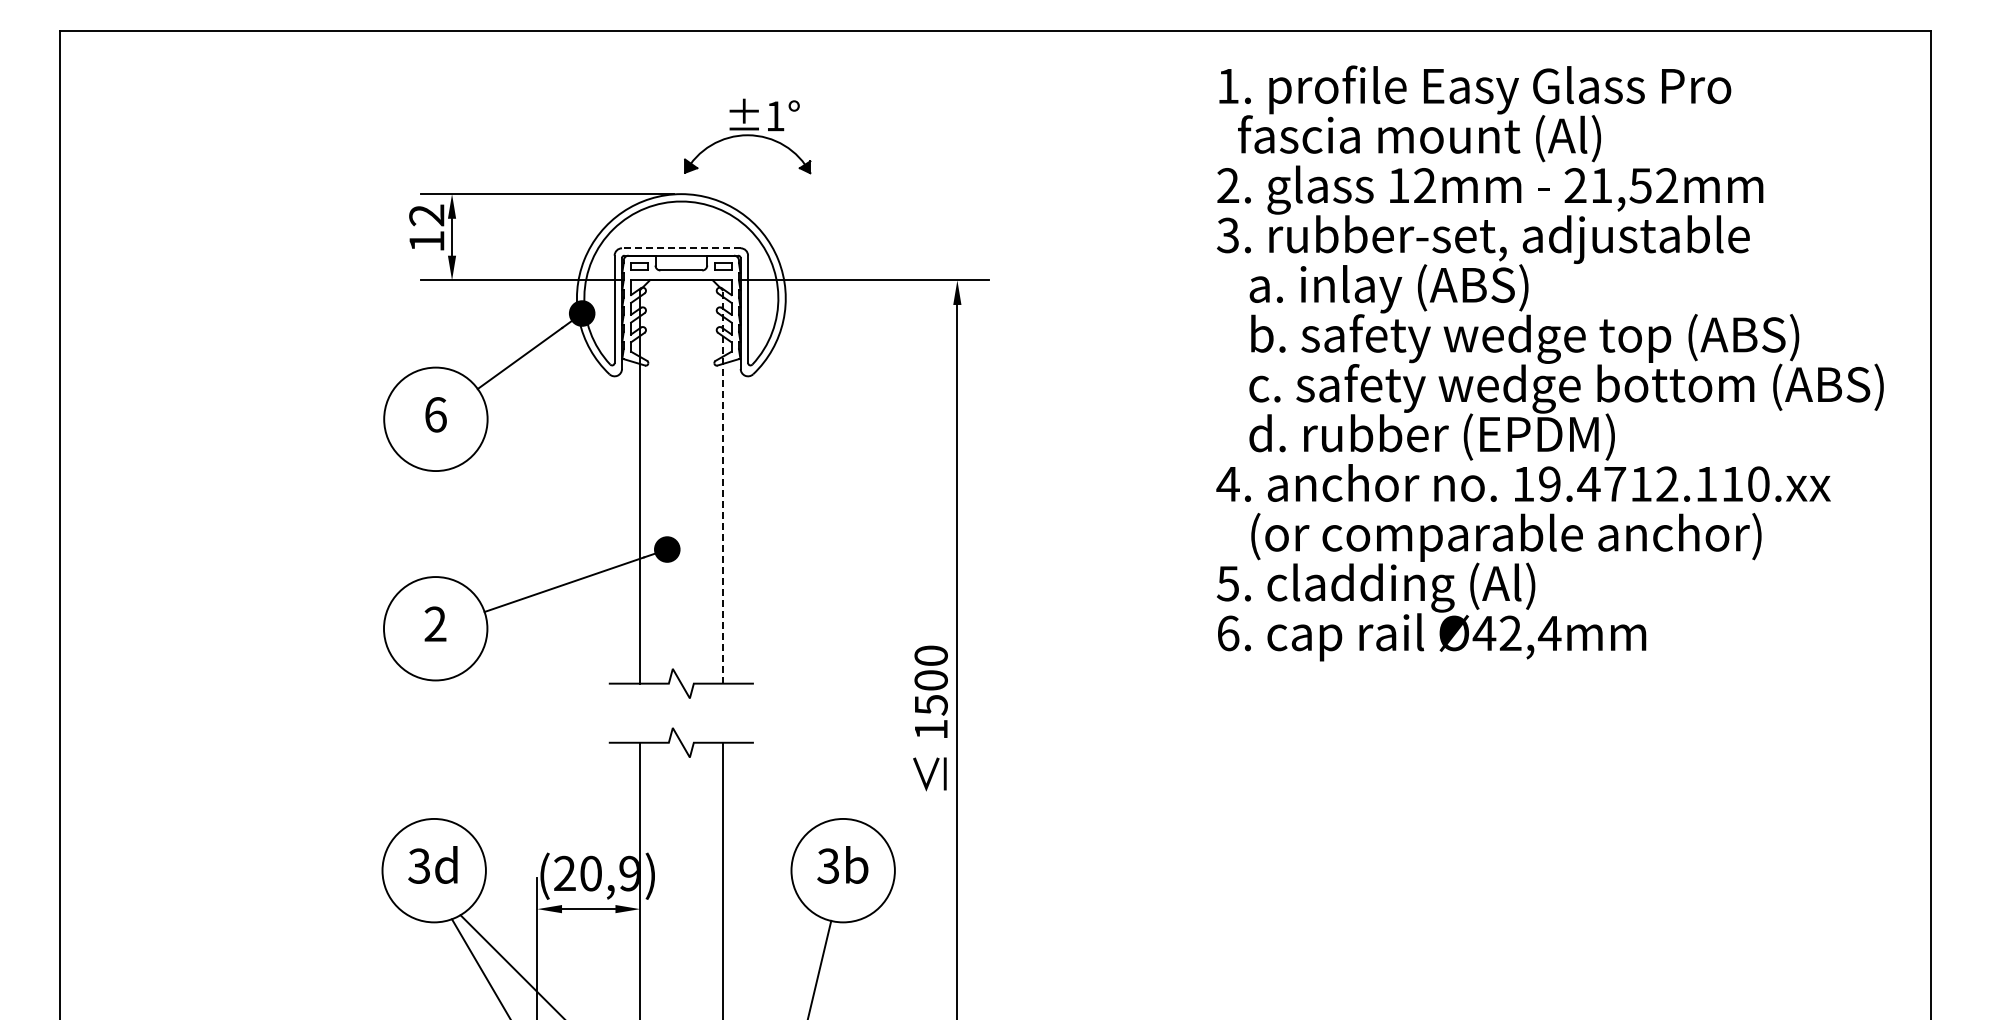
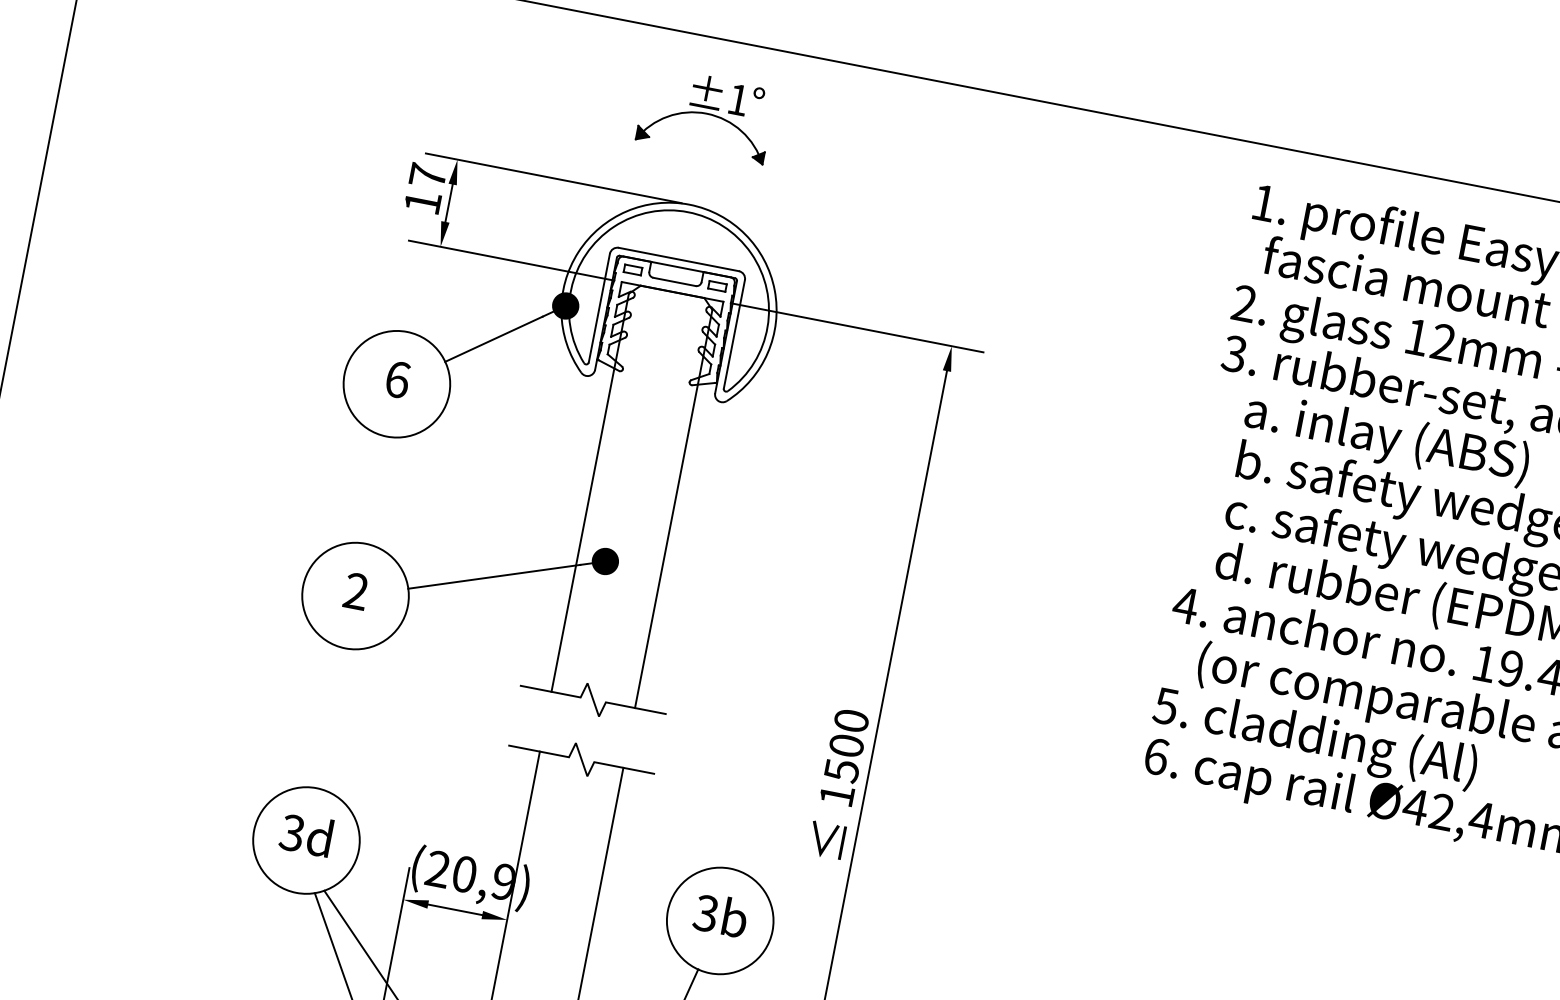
part: (747, 136) -> (706, 114), moved
text: (426, 215) -> (427, 176), 12 -> 17
line: (680, 248) -> (677, 259), dashed -> solid
line: (722, 486) -> (673, 508), dashed -> solid

